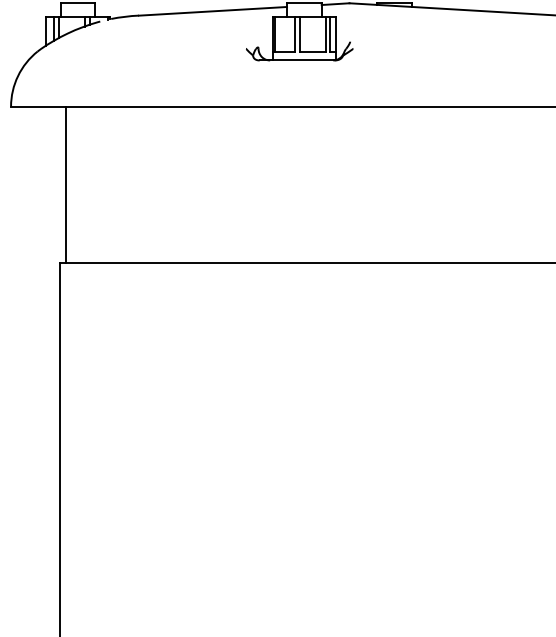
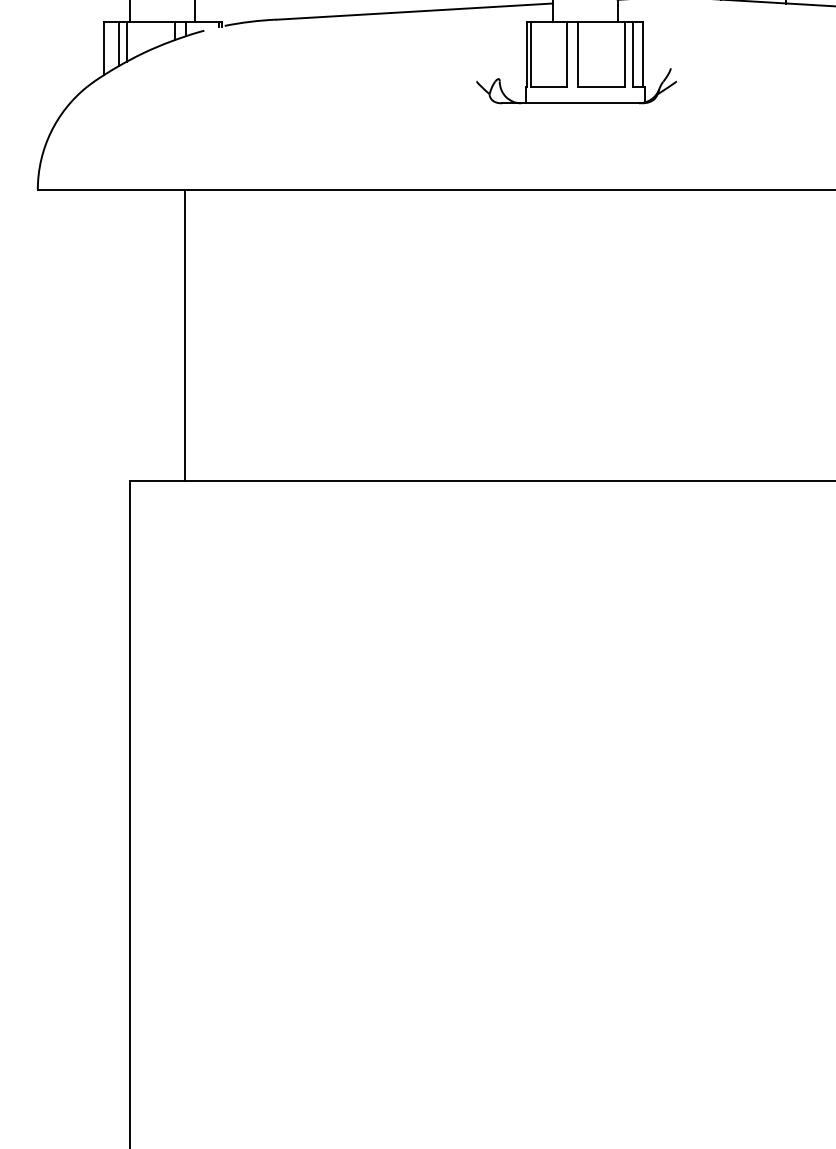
line: (66, 184) -> (186, 334), moved

